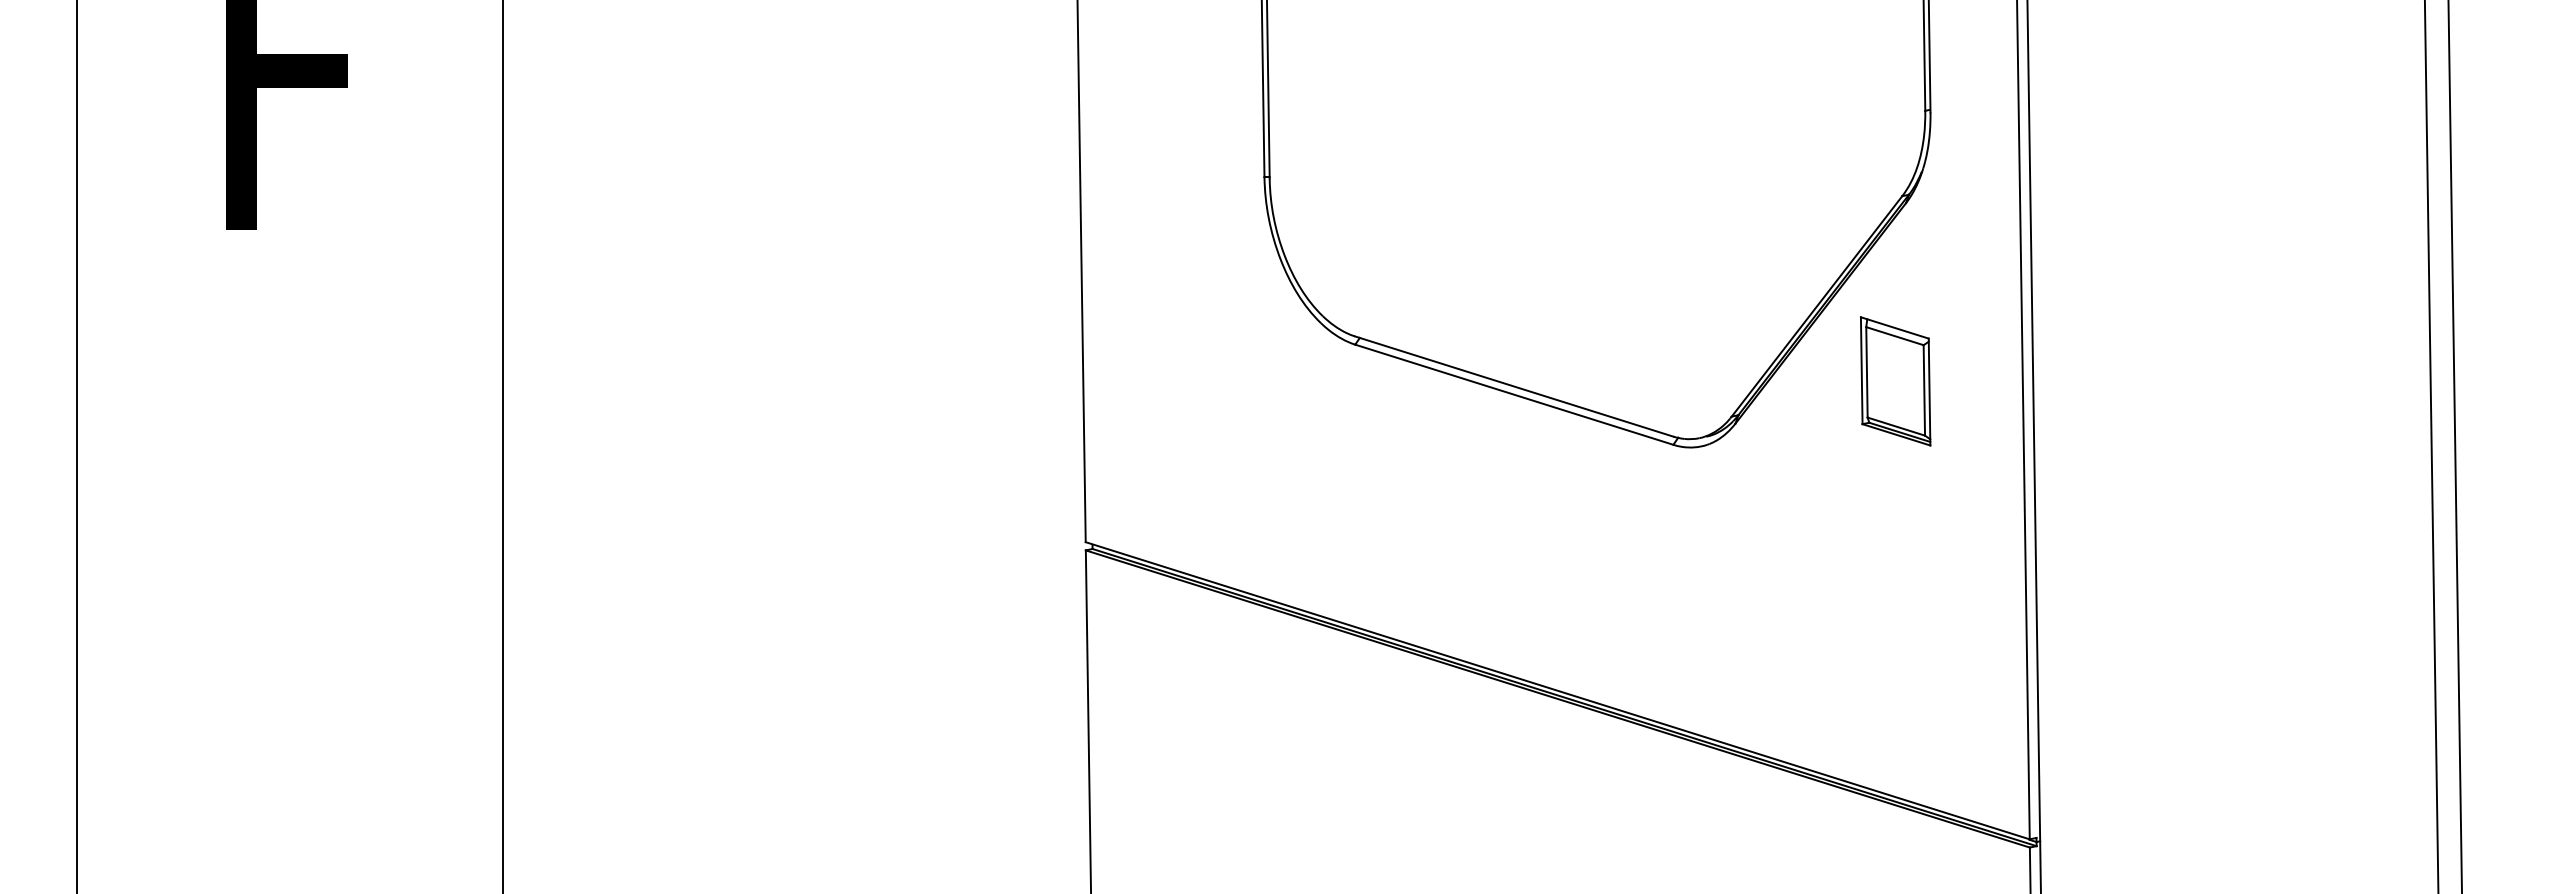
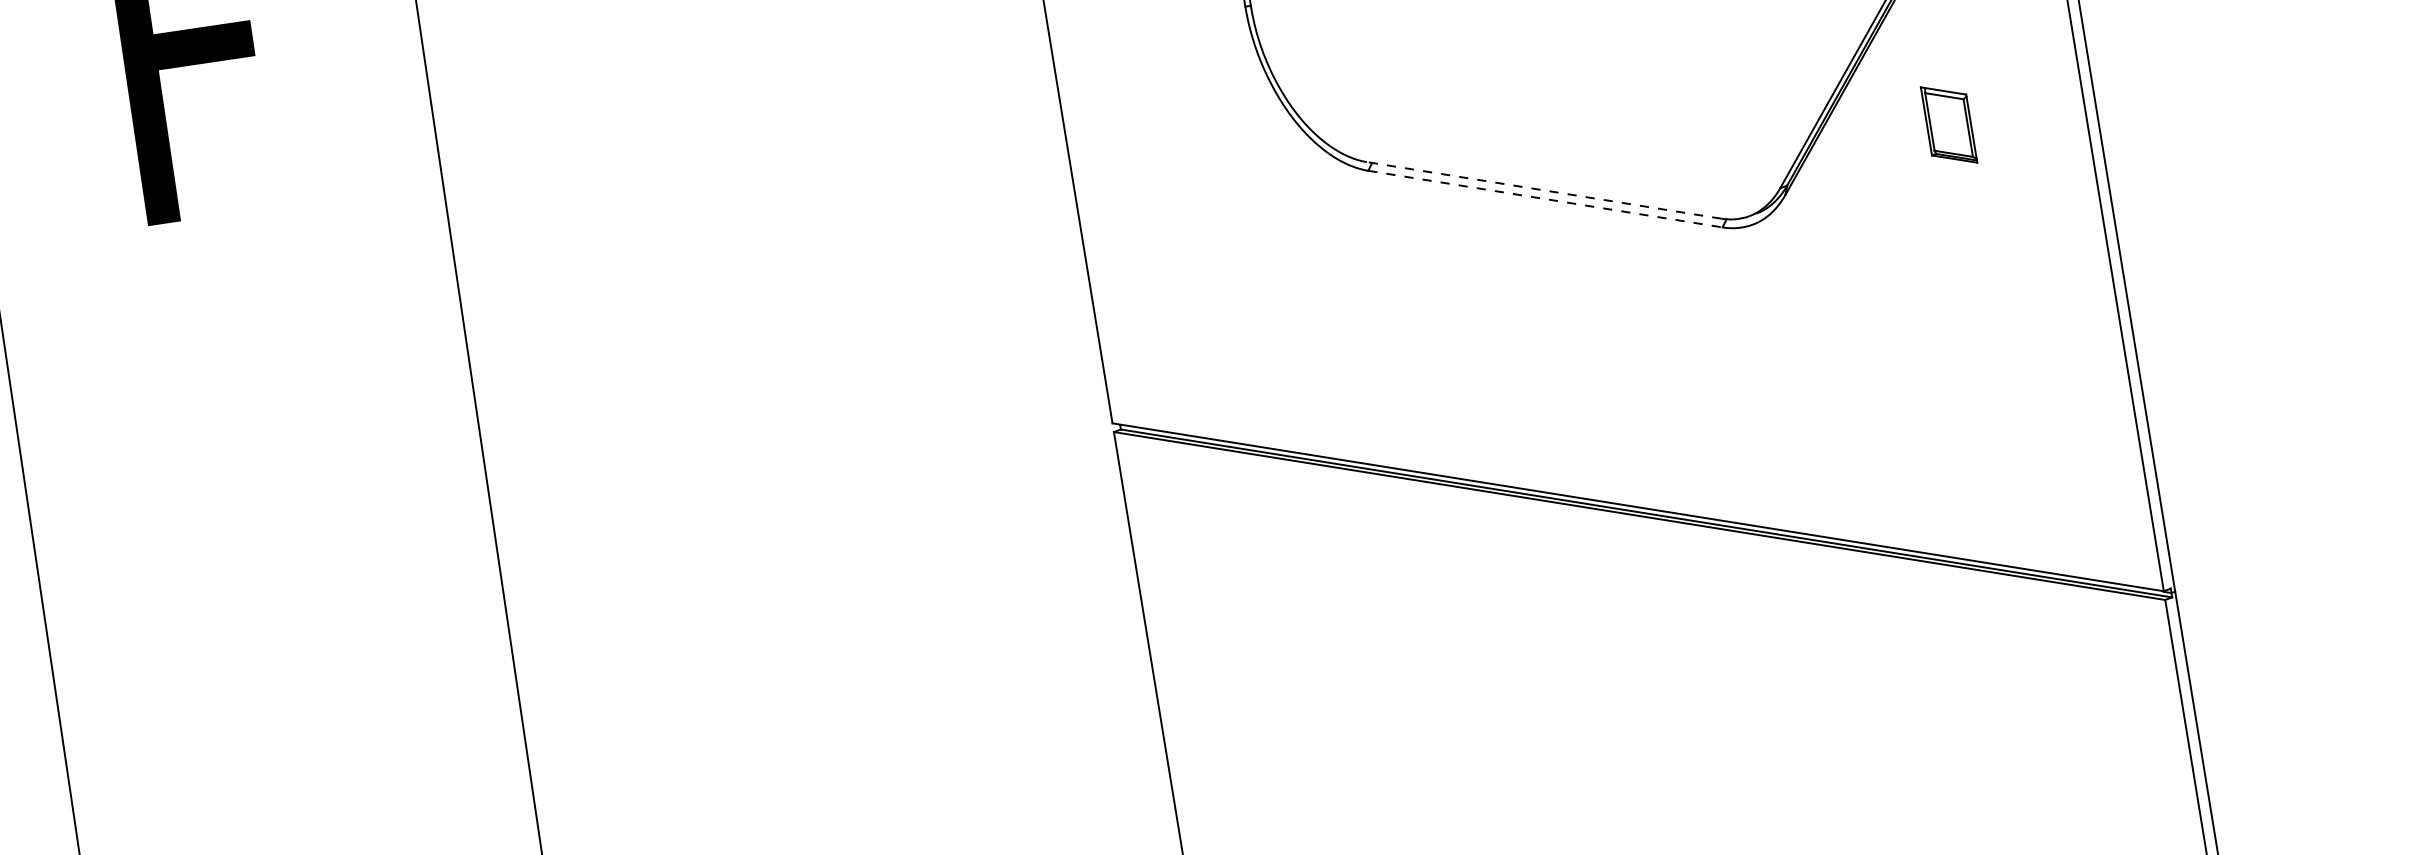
part: (1895, 381) -> (1949, 125), size x0.6
line: (1514, 386) -> (1544, 190), solid -> dashed
line: (1514, 394) -> (1545, 198), solid -> dashed

